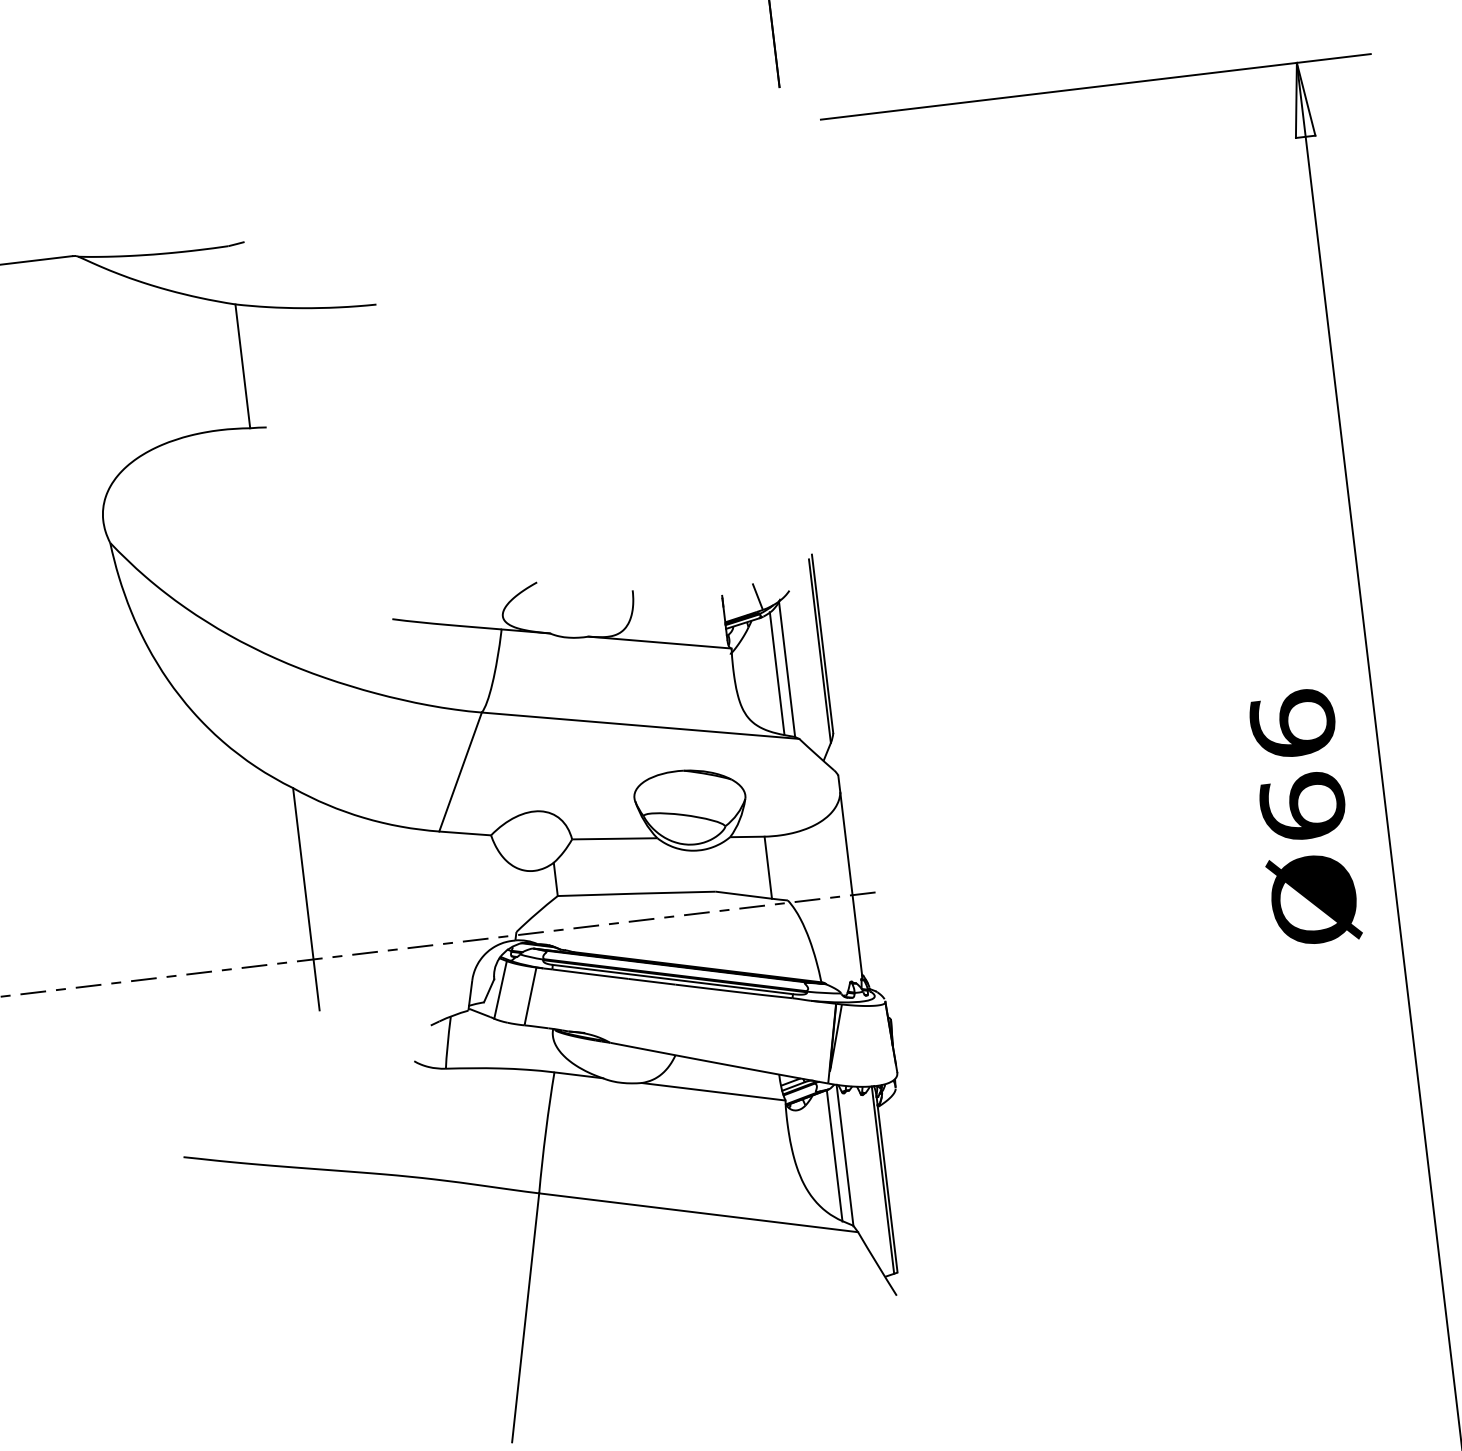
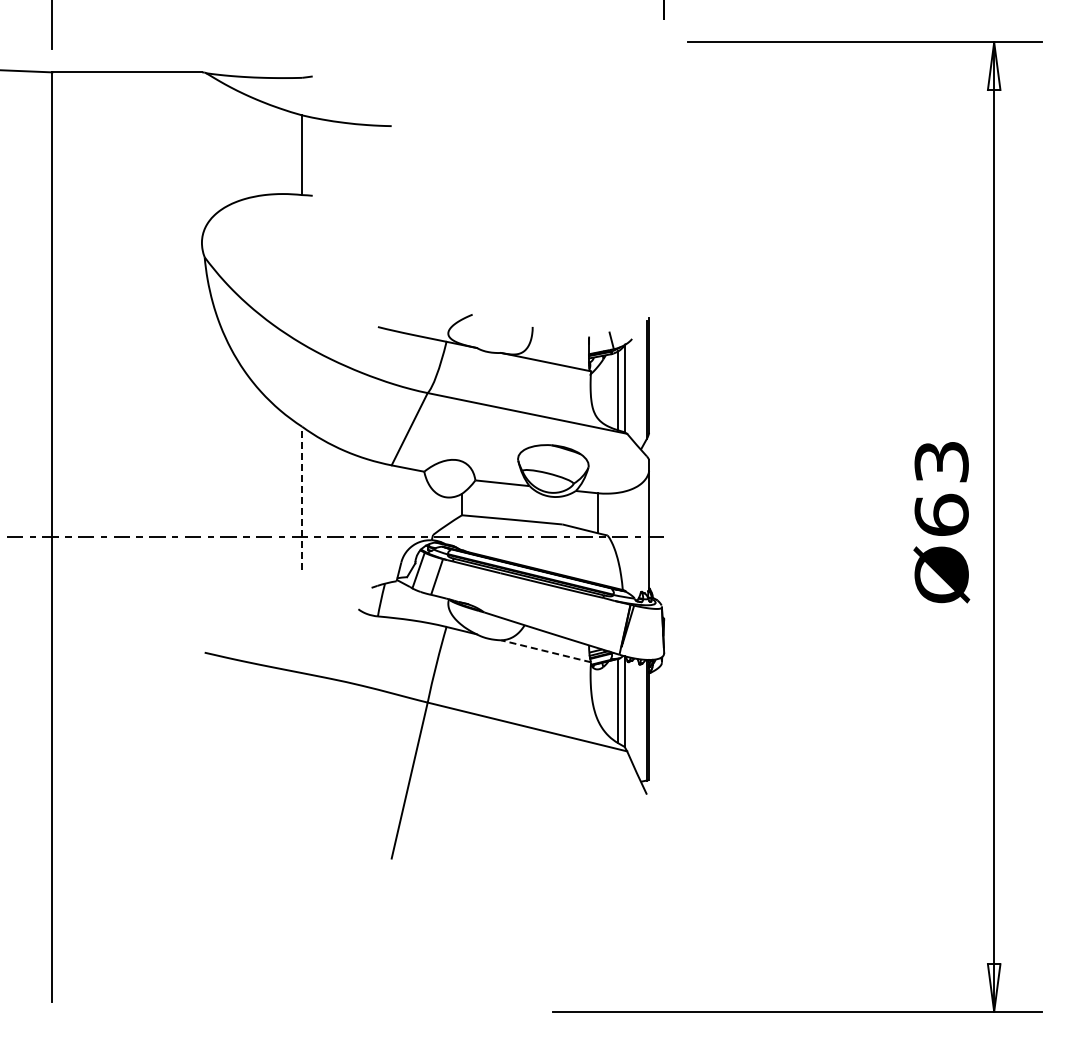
text: (1292, 723) -> (941, 461), Ø66 -> Ø63
line: (306, 899) -> (302, 498), solid -> dashed
line: (712, 1092) -> (545, 651), solid -> dashed

